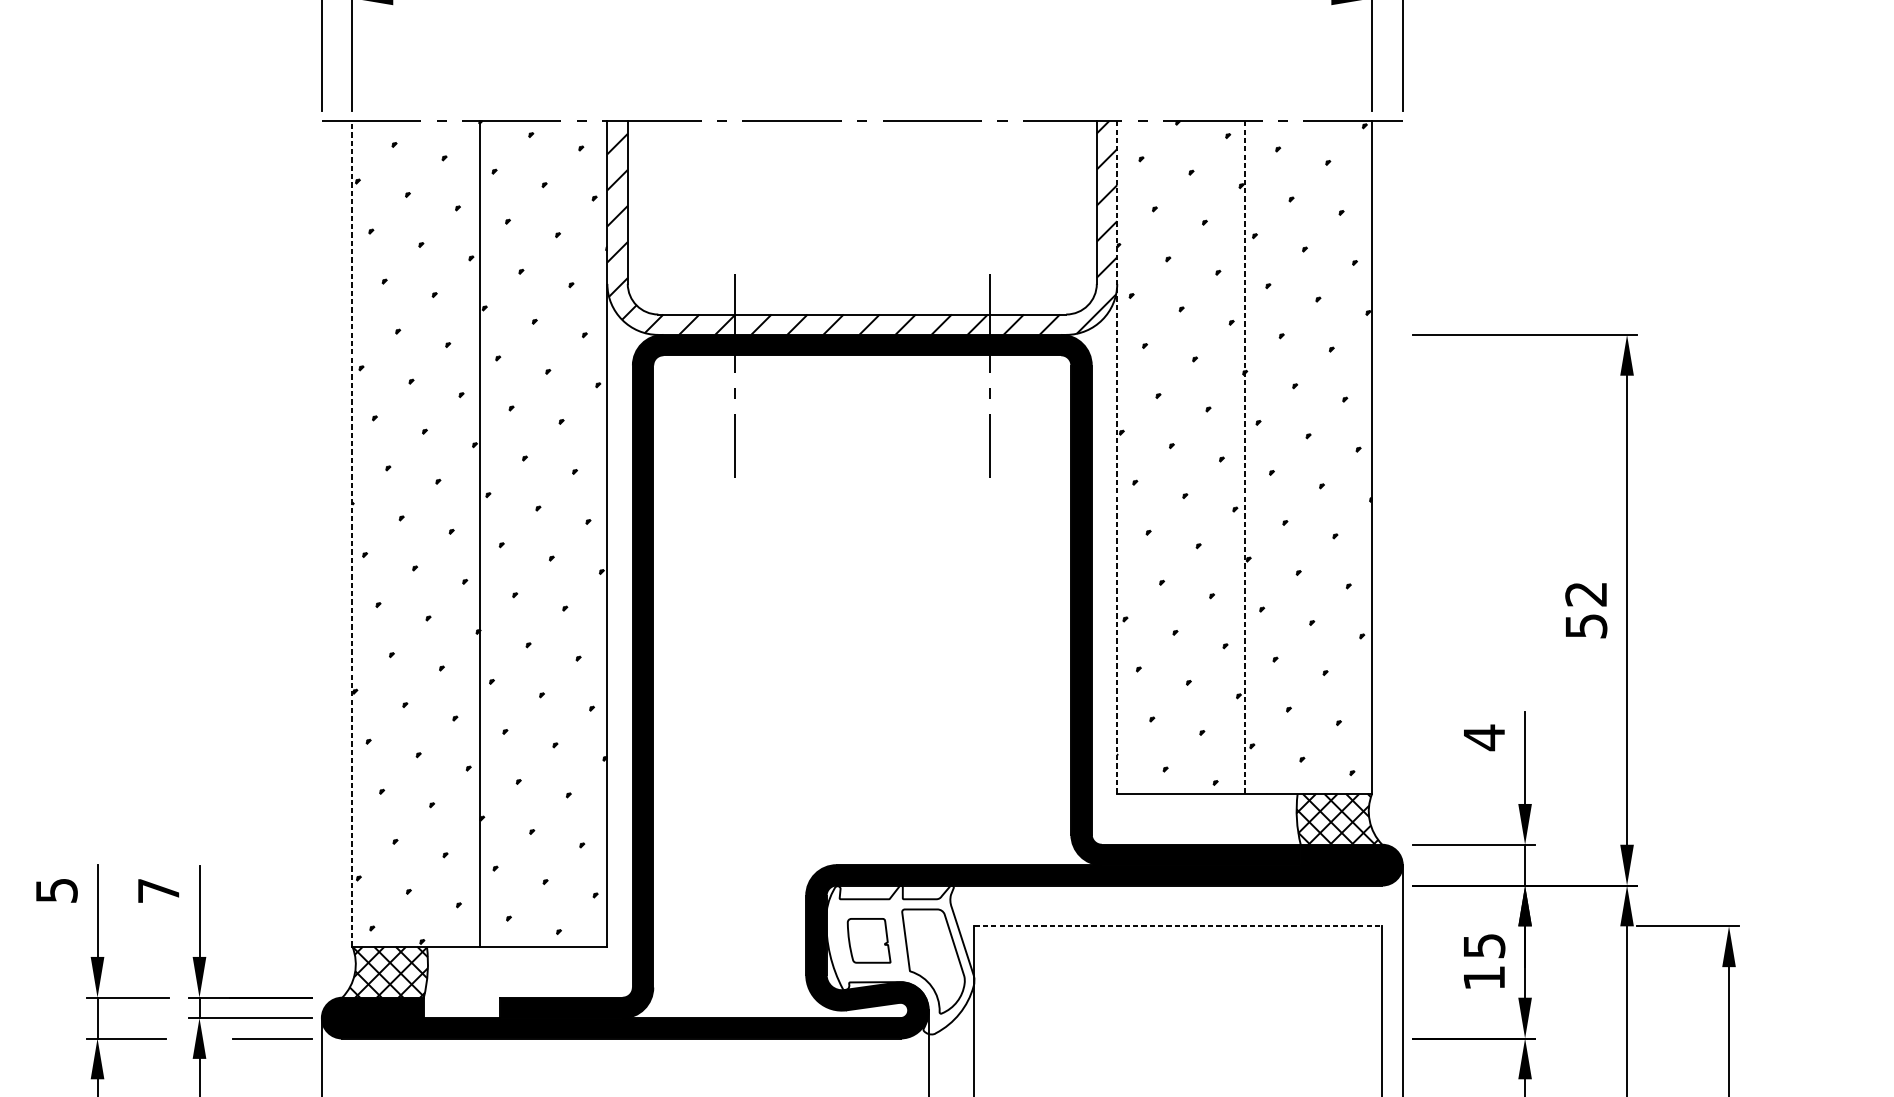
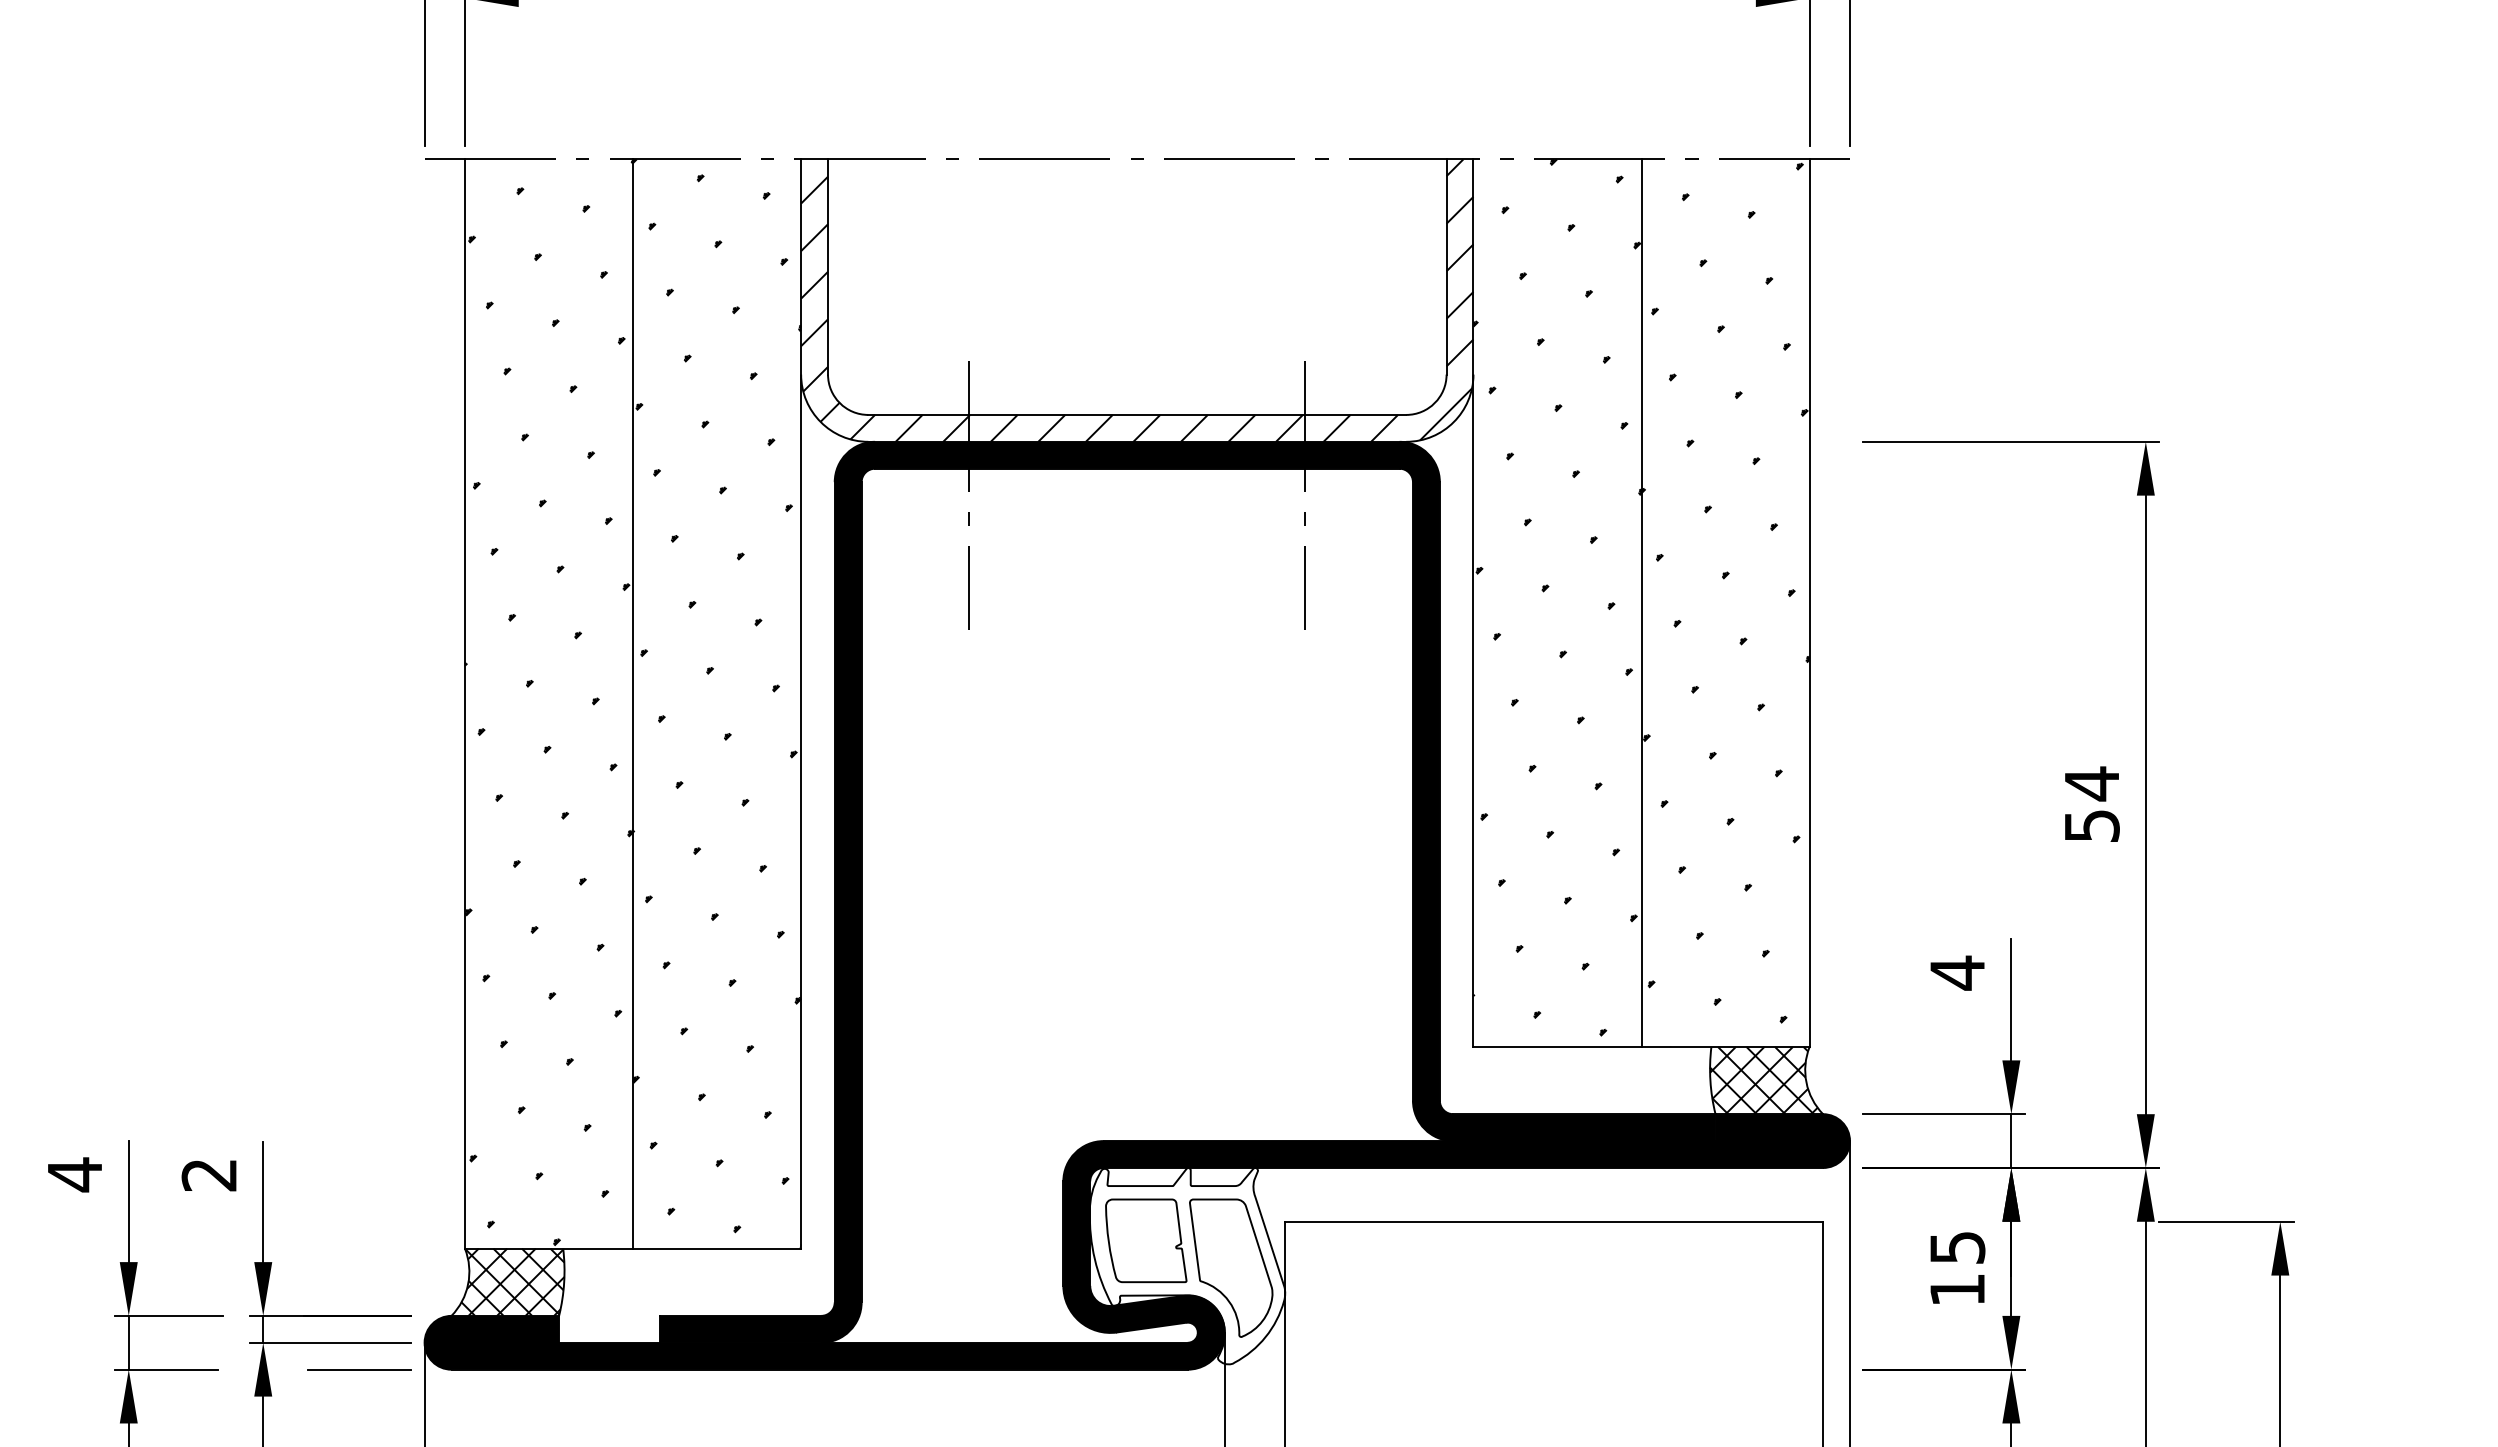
line: (1117, 457) -> (1473, 603), dashed -> solid
line: (1244, 457) -> (1641, 603), dashed -> solid
line: (352, 534) -> (464, 704), dashed -> solid
text: (1585, 593) -> (2091, 783), 52 -> 54
text: (57, 890) -> (75, 1174), 5 -> 4
text: (157, 891) -> (208, 1175), 7 -> 2
line: (1178, 926) -> (1554, 1221), dashed -> solid
part: (869, 940) -> (1146, 1240), size x1.43

